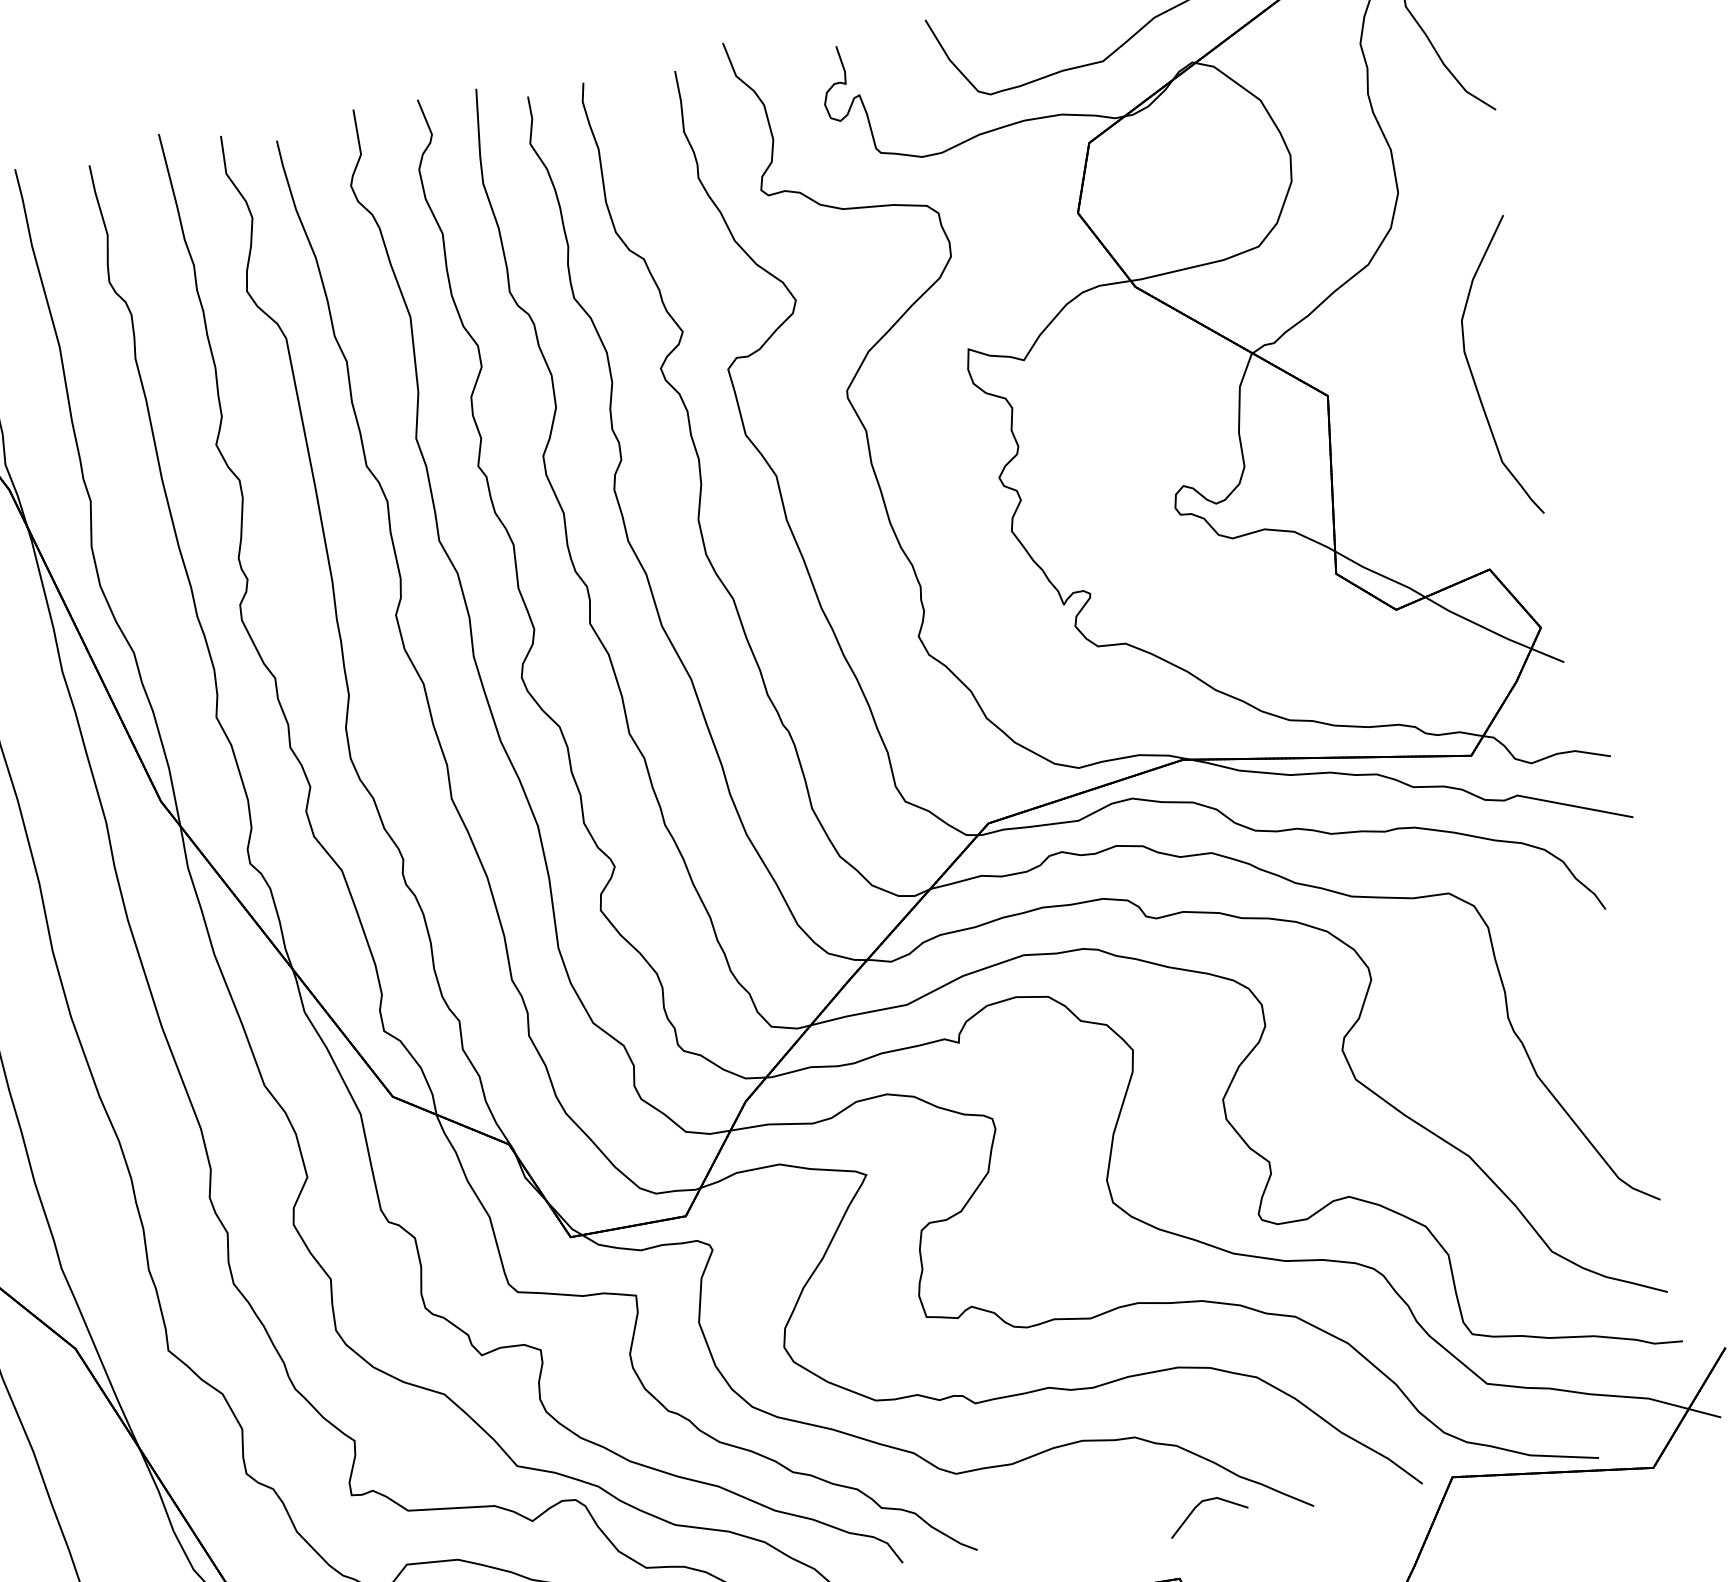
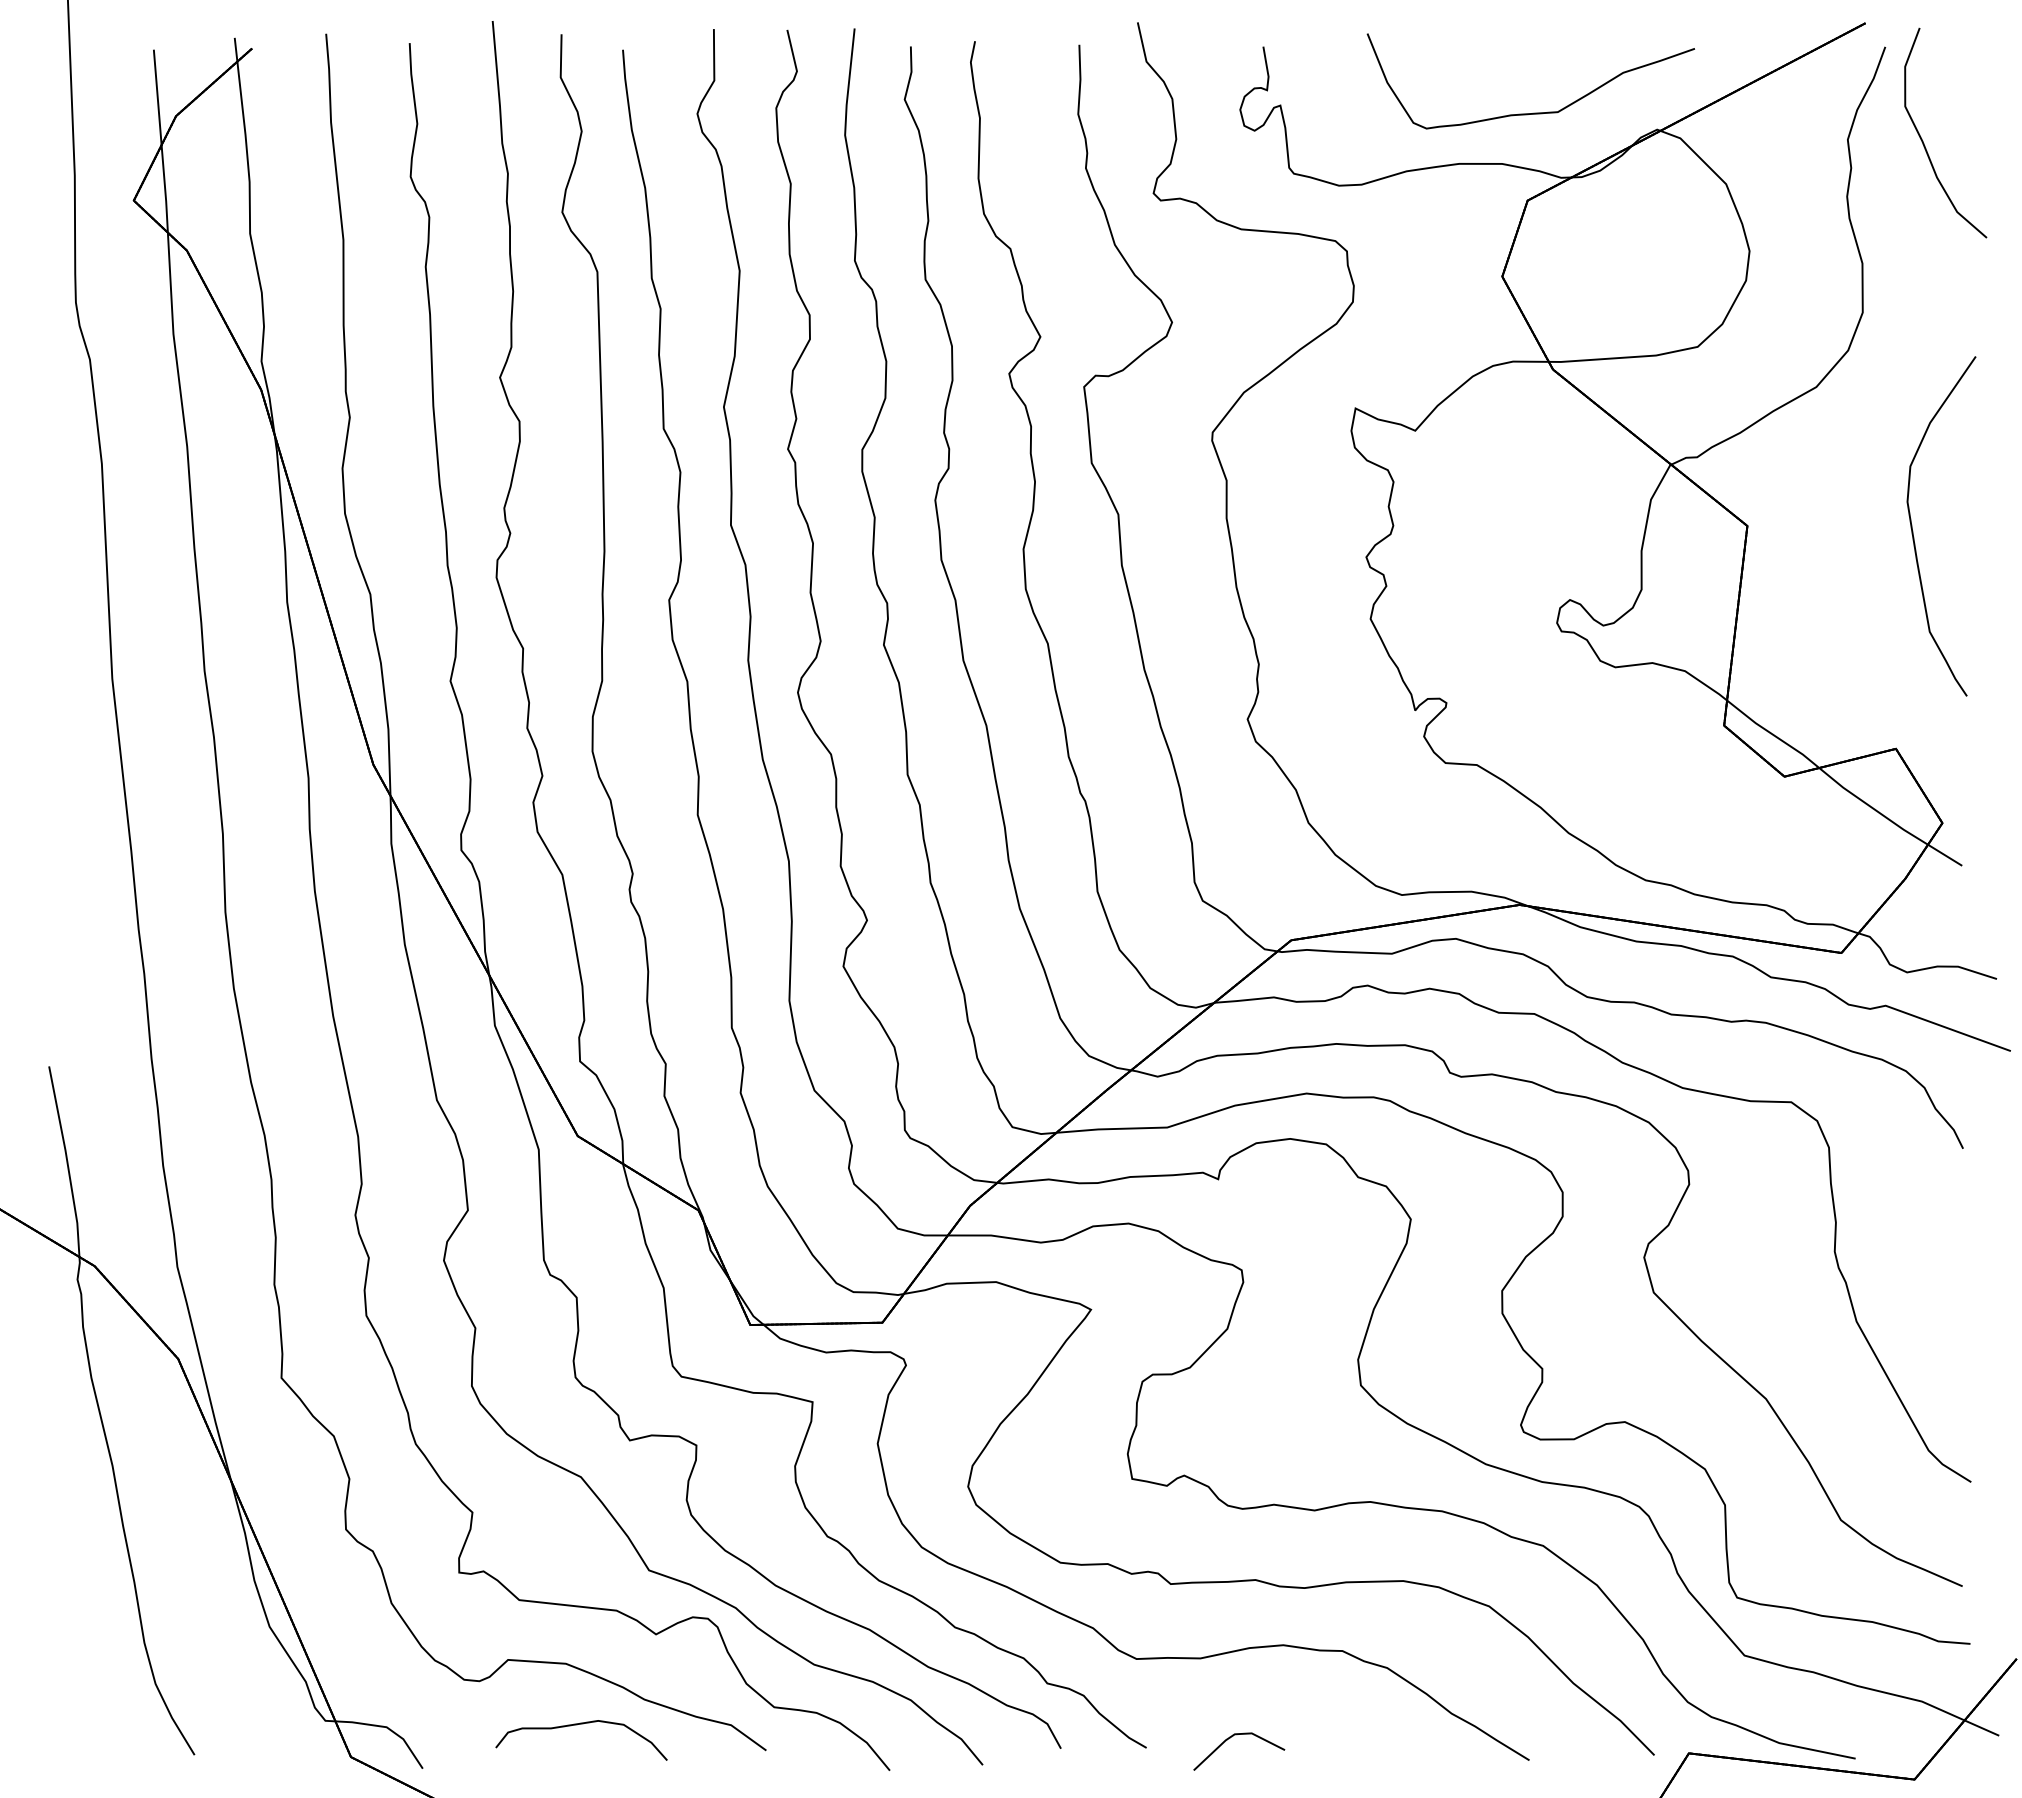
line: (1199, 1505) -> (1230, 1738), moved

